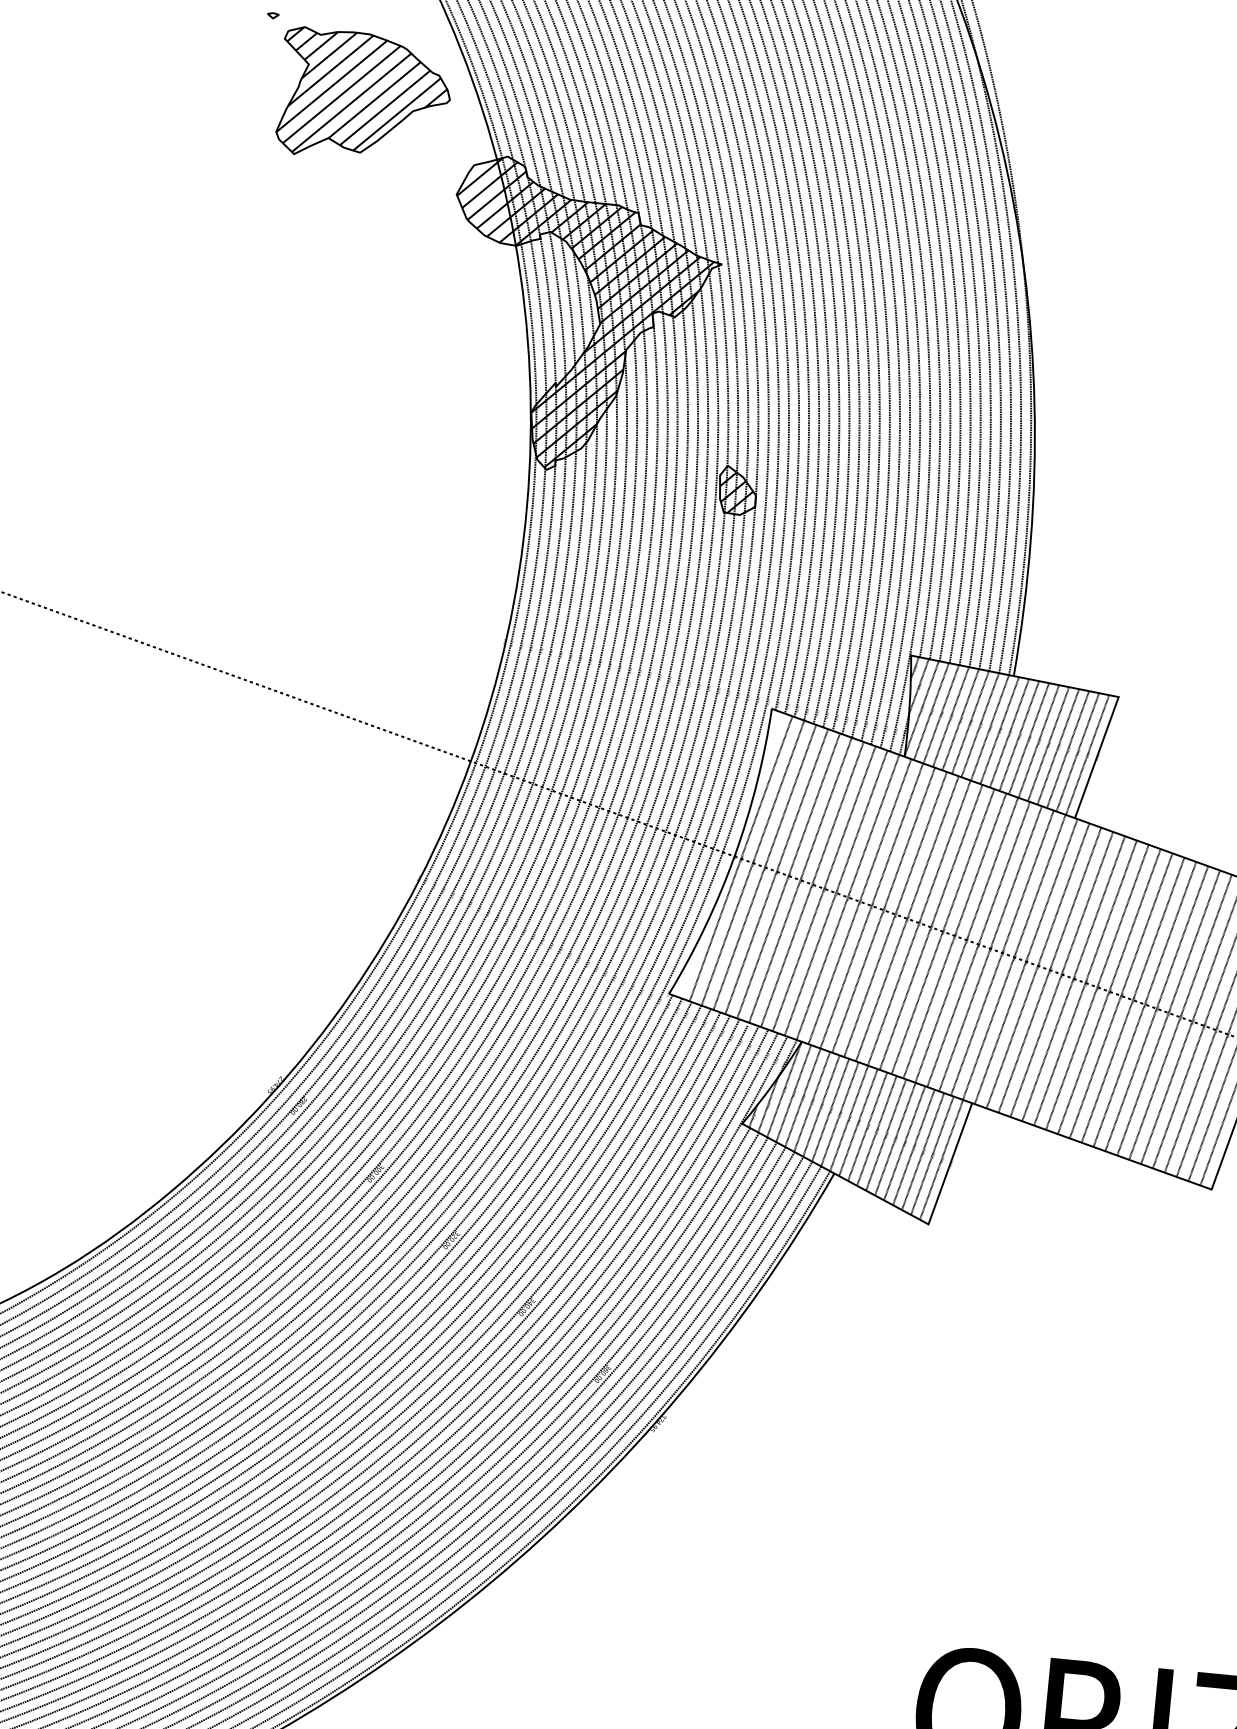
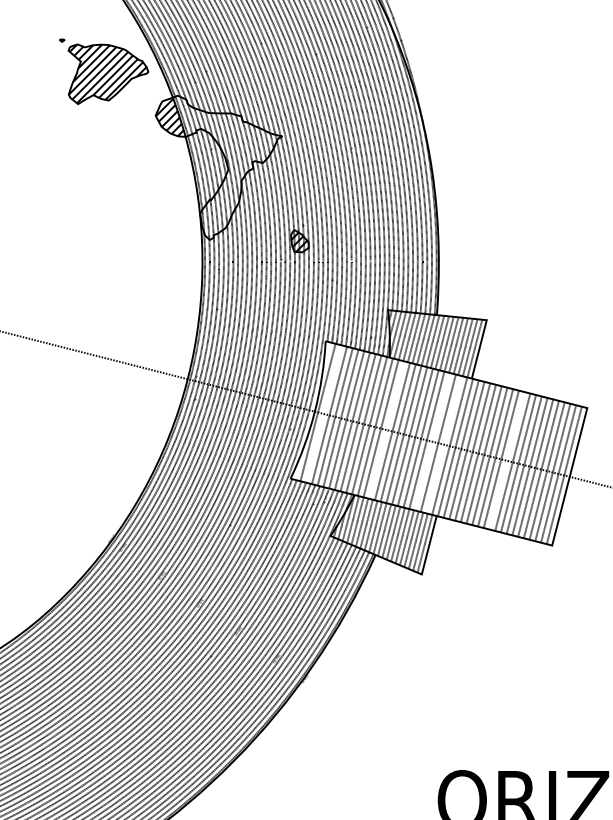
hatch: (594, 318) -> (225, 167), removed
line: (752, 862) -> (323, 413), removed
line: (883, 908) -> (386, 429), removed
line: (978, 943) -> (432, 441), removed
line: (1001, 952) -> (443, 444), removed
line: (1131, 999) -> (506, 460), removed

